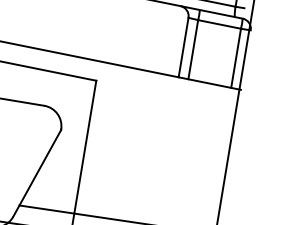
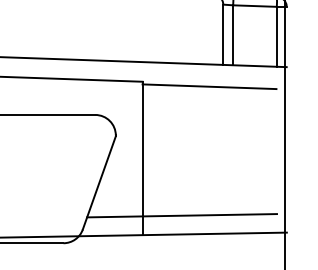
line: (161, 96) -> (209, 86), added

